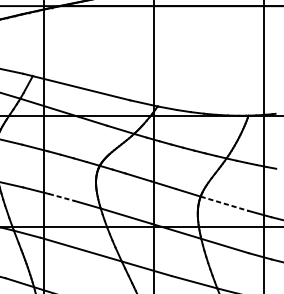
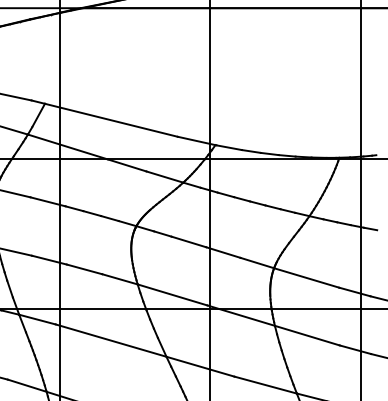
line: (62, 197) -> (85, 269), dashed -> solid
line: (224, 203) -> (306, 277), dashed -> solid

